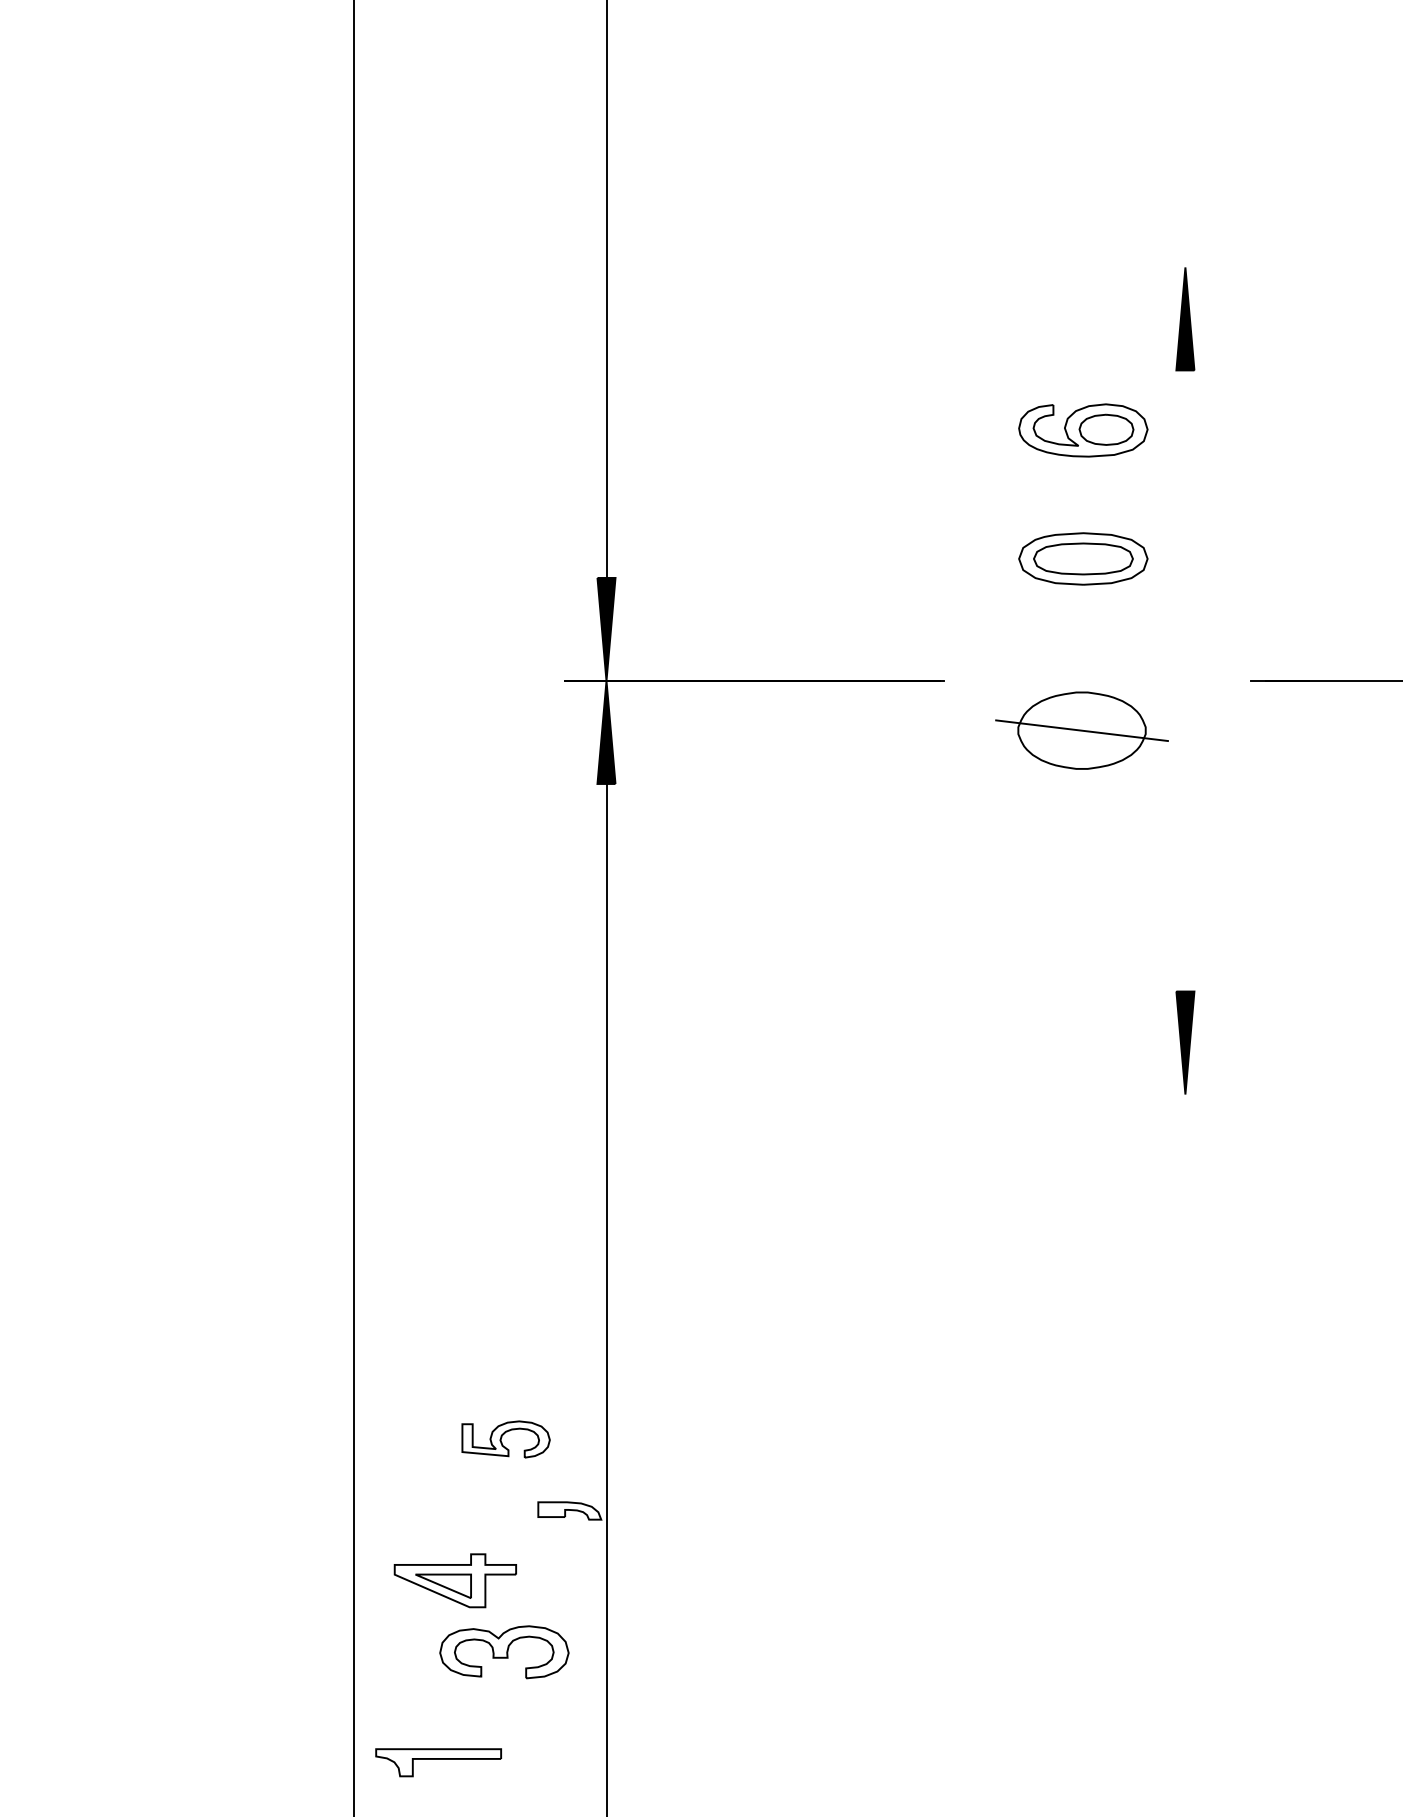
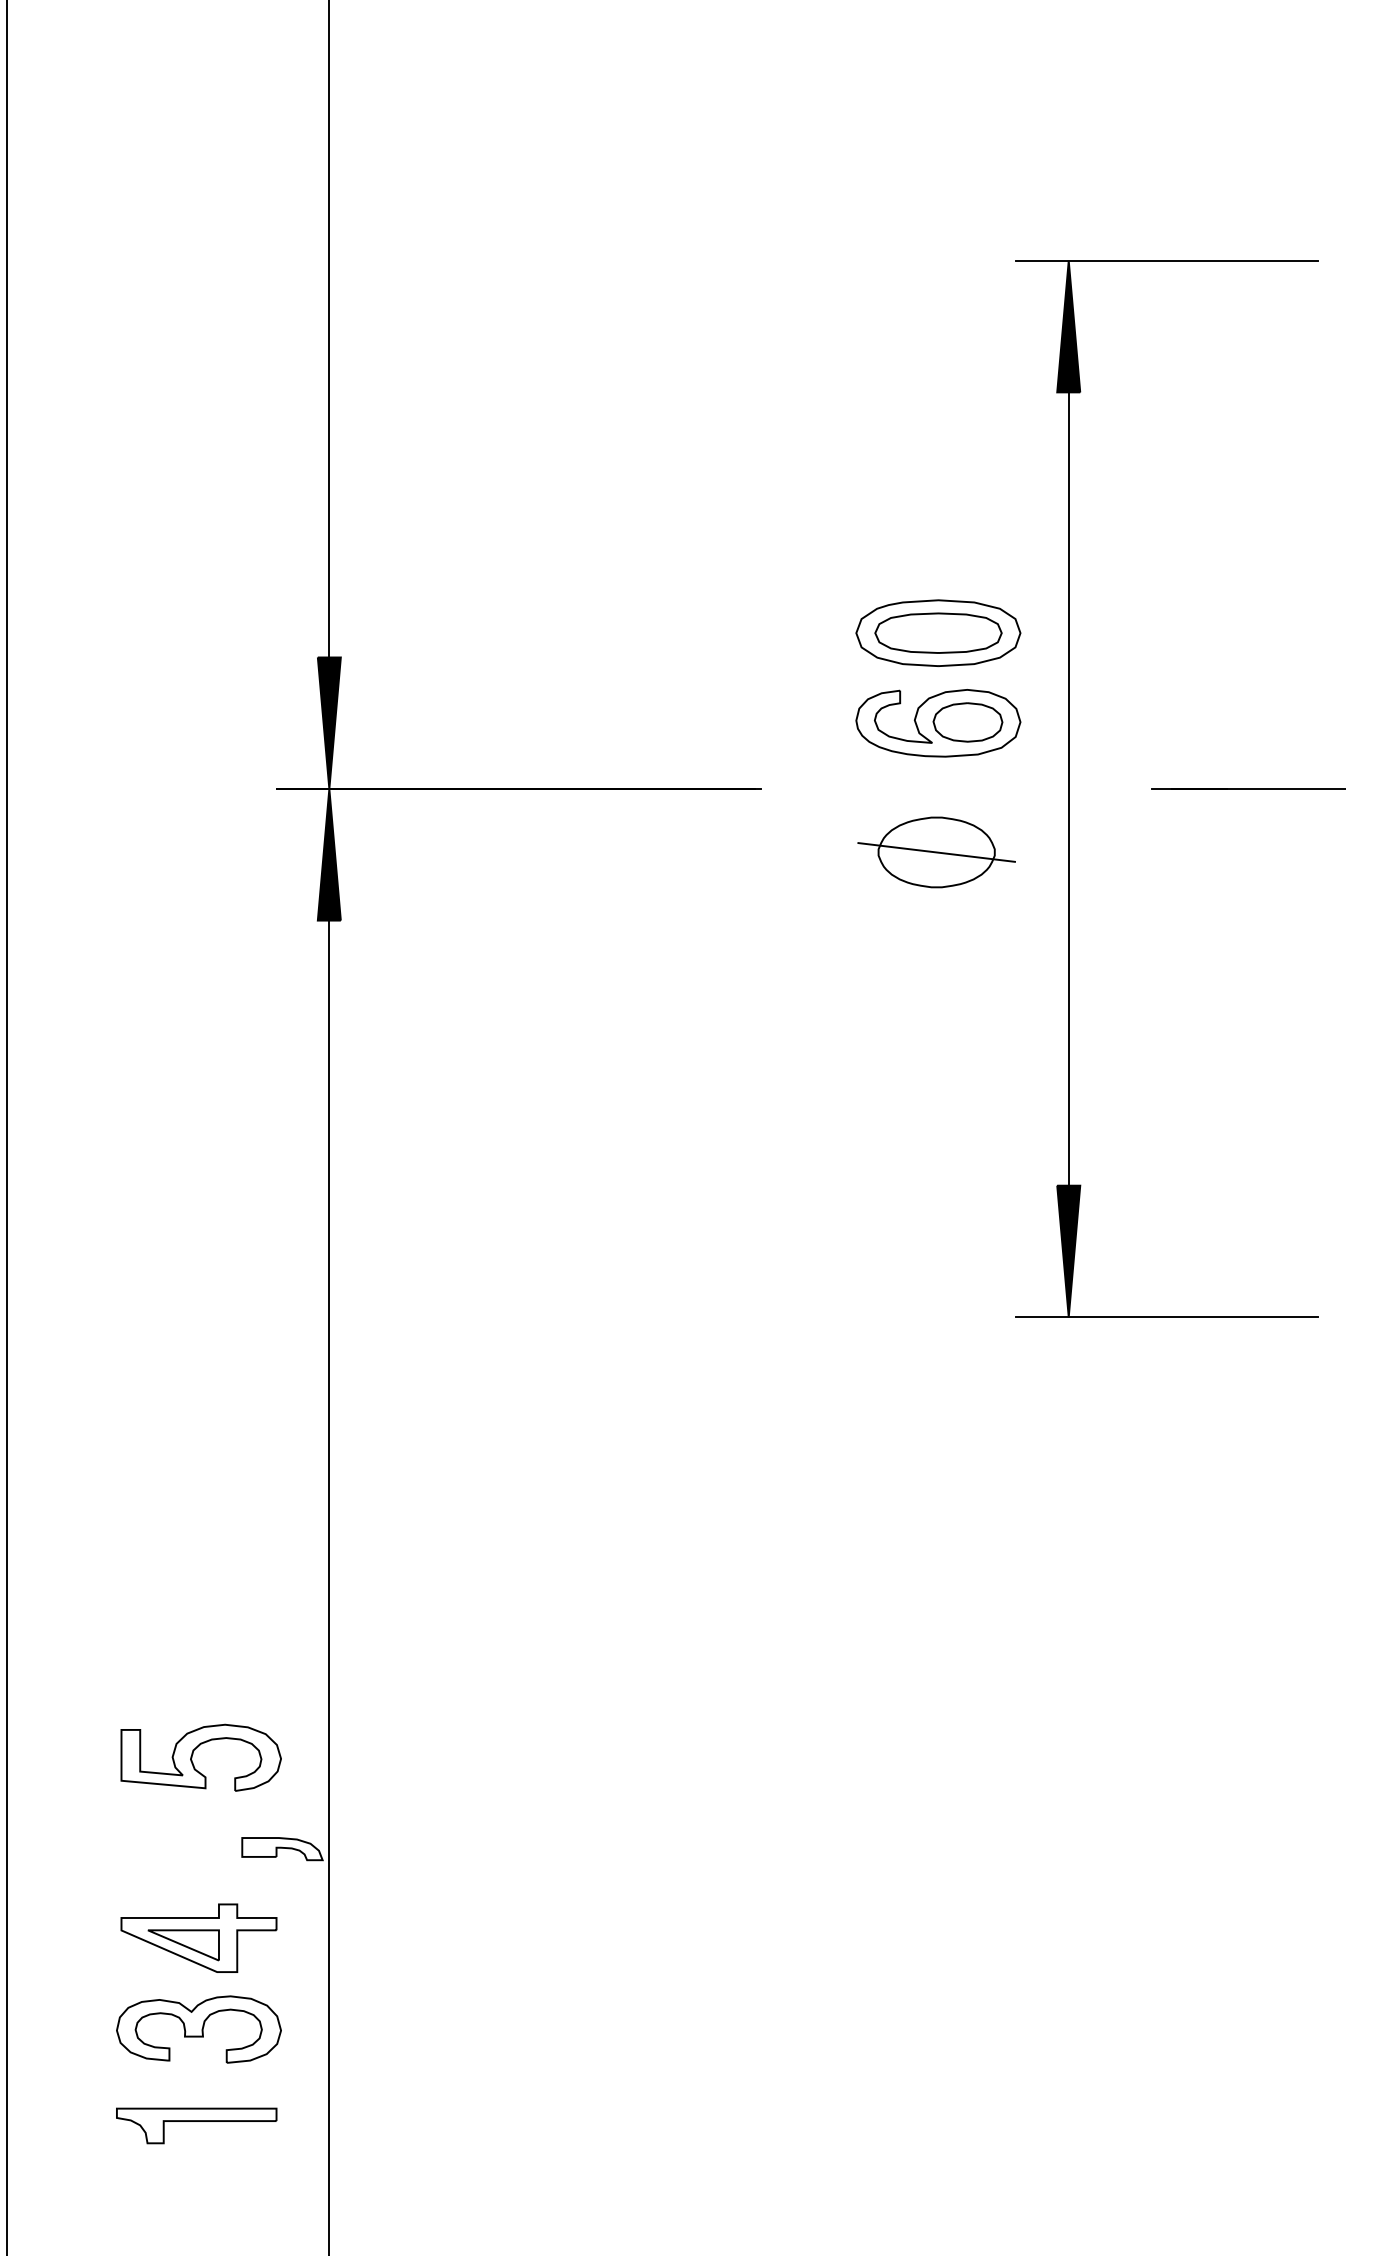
line: (1262, 267) -> (1167, 260), added
part: (1083, 430) -> (938, 723), moved
line: (1185, 680) -> (1068, 788), added
part: (1081, 730) -> (936, 852), size x0.71
line: (1262, 1094) -> (1167, 1317), added
part: (505, 1439) -> (200, 1757), size x1.43
part: (454, 1580) -> (197, 1937), moved
part: (438, 1762) -> (196, 2125), moved

